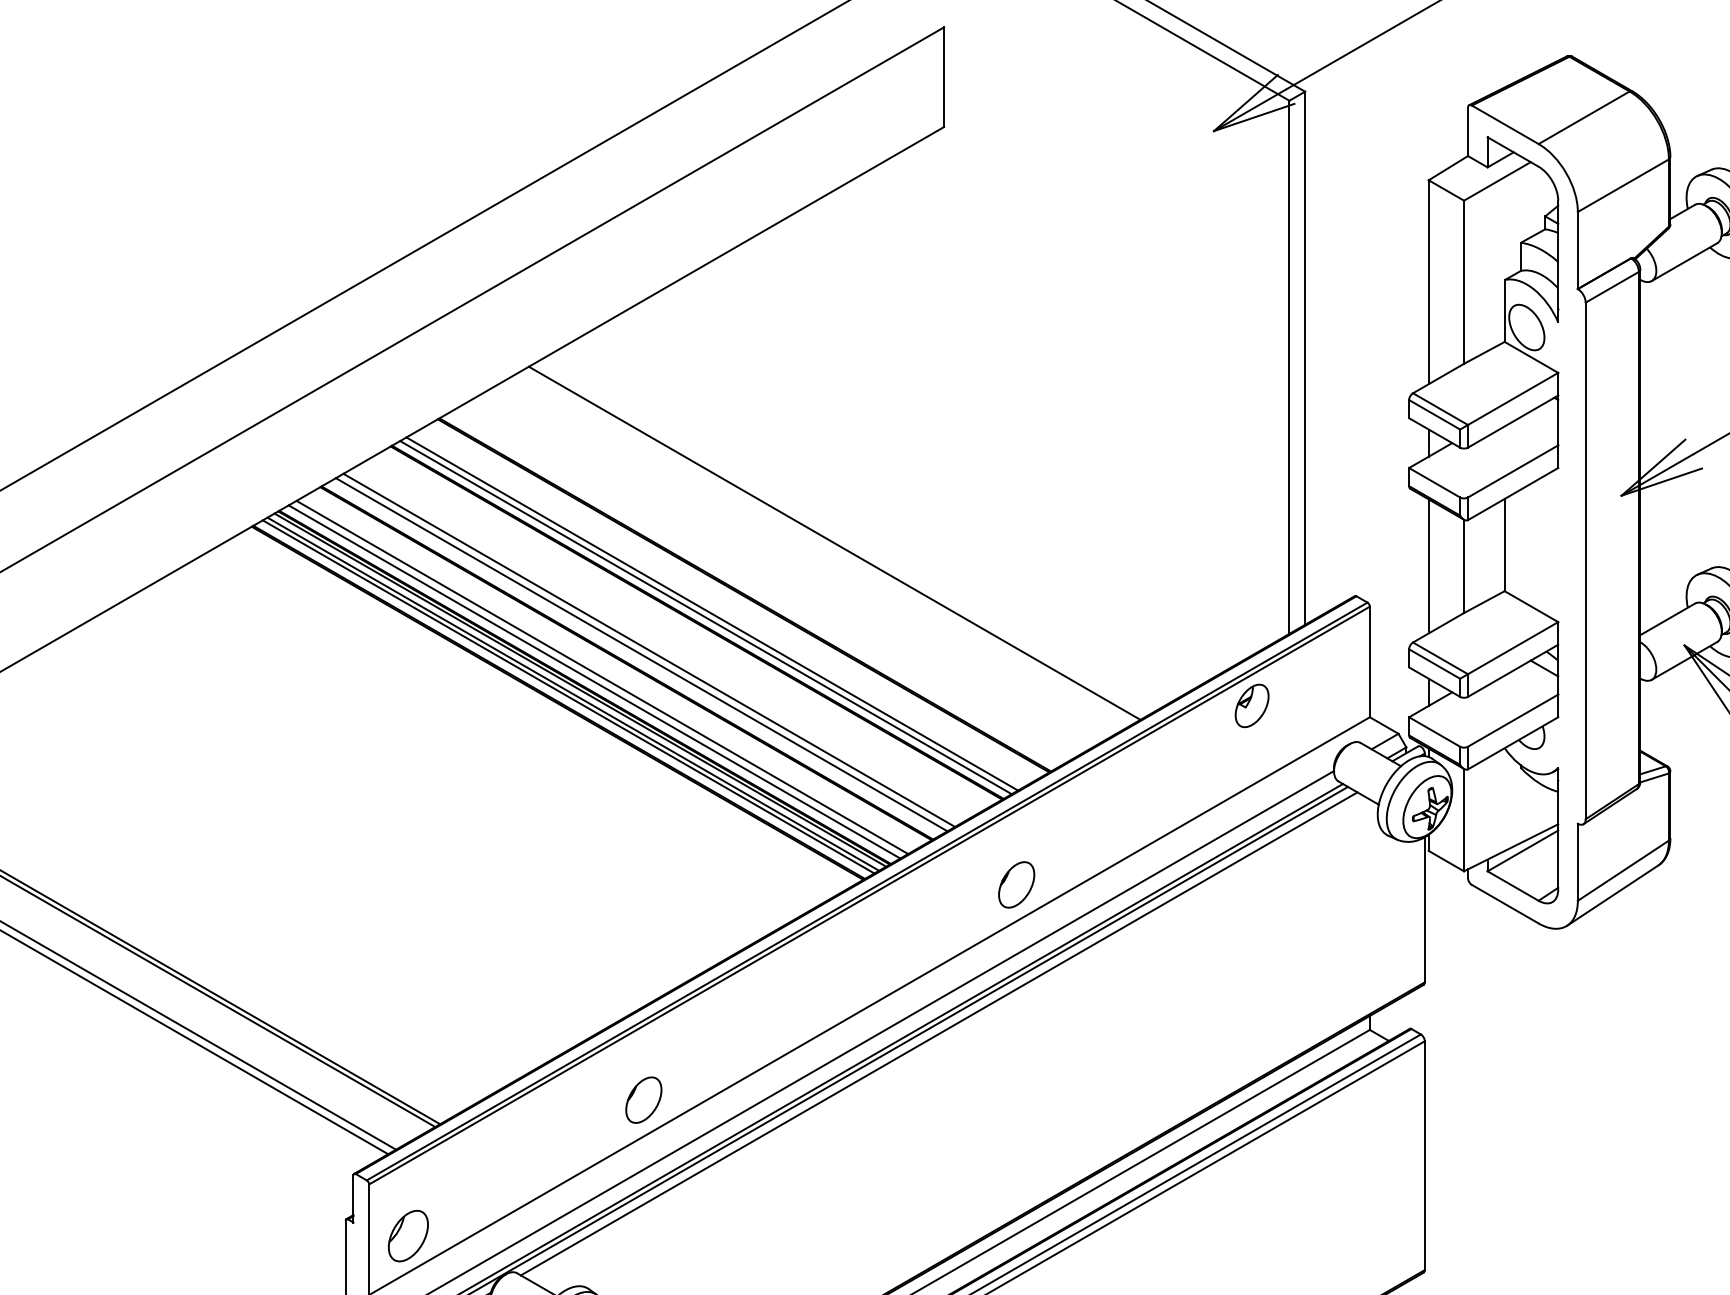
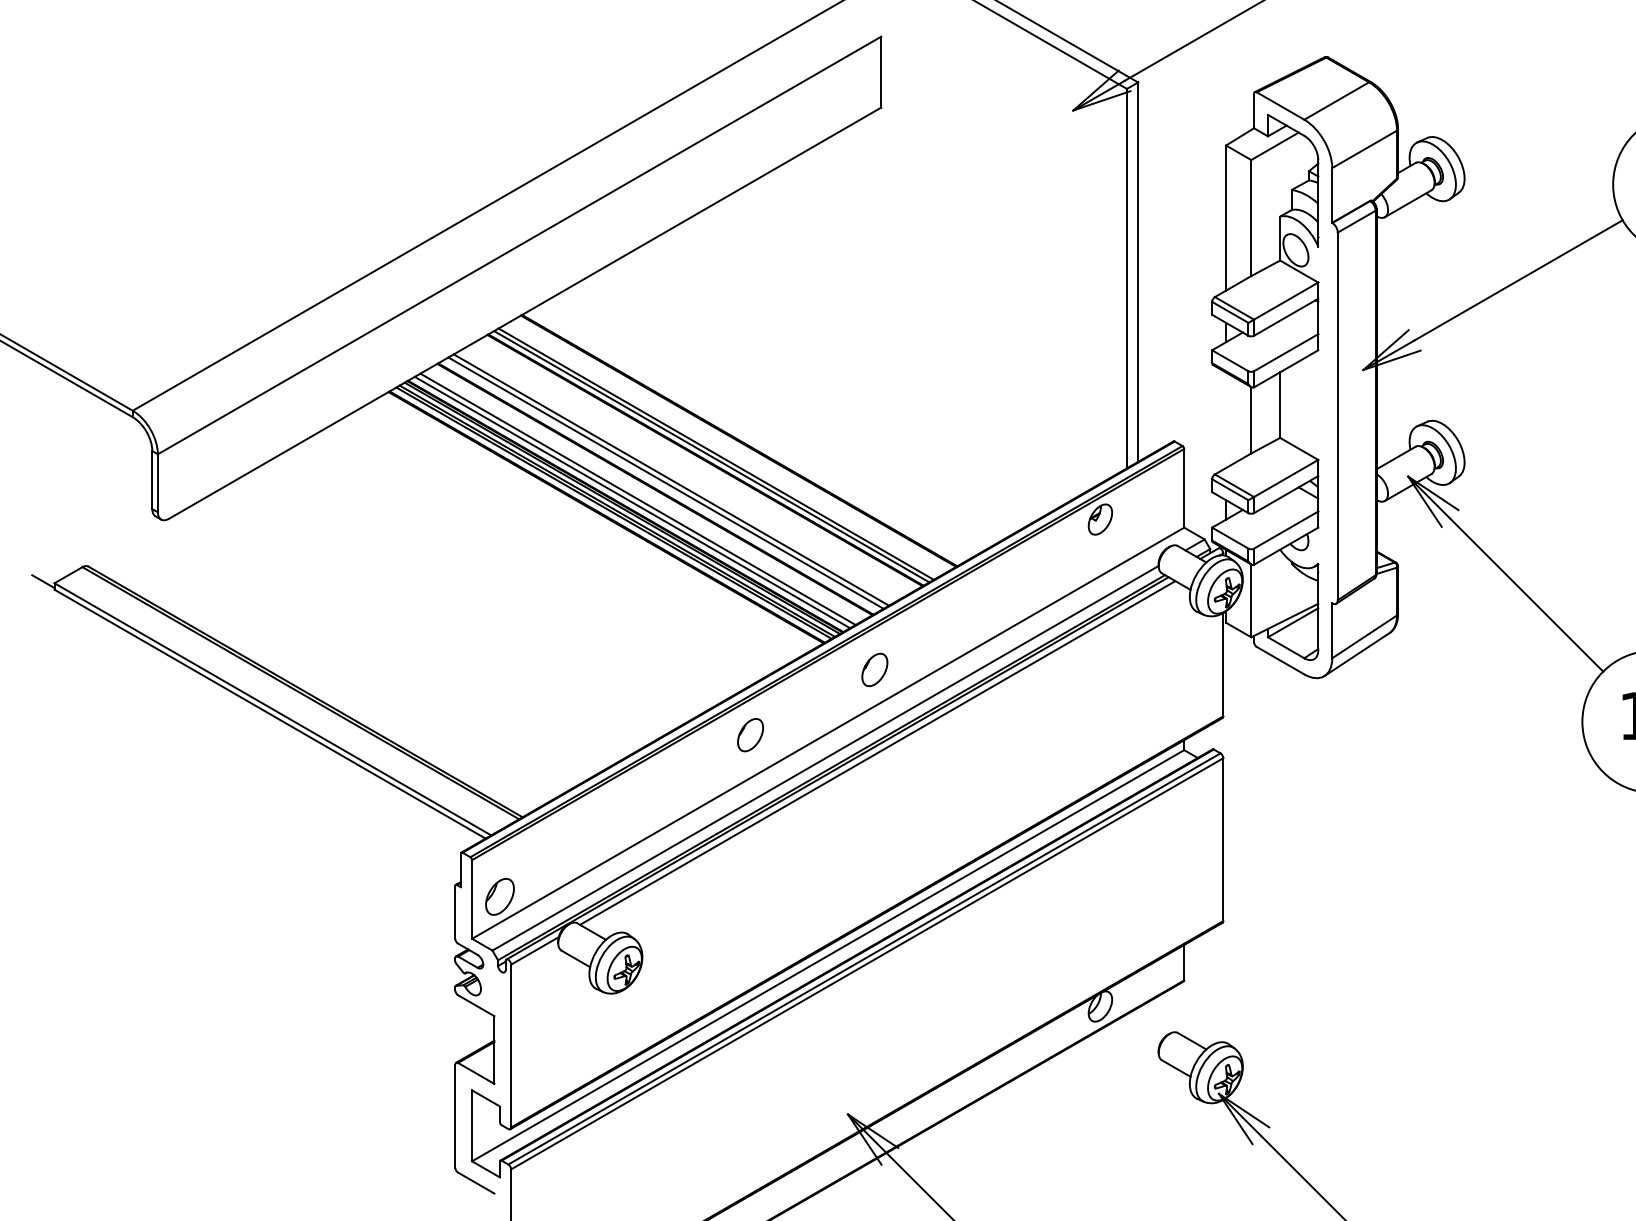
line: (834, 542) -> (803, 403), removed
line: (1429, 566) -> (1226, 420), removed
part: (1016, 884) -> (874, 669), moved
part: (643, 1100) -> (750, 735), moved

